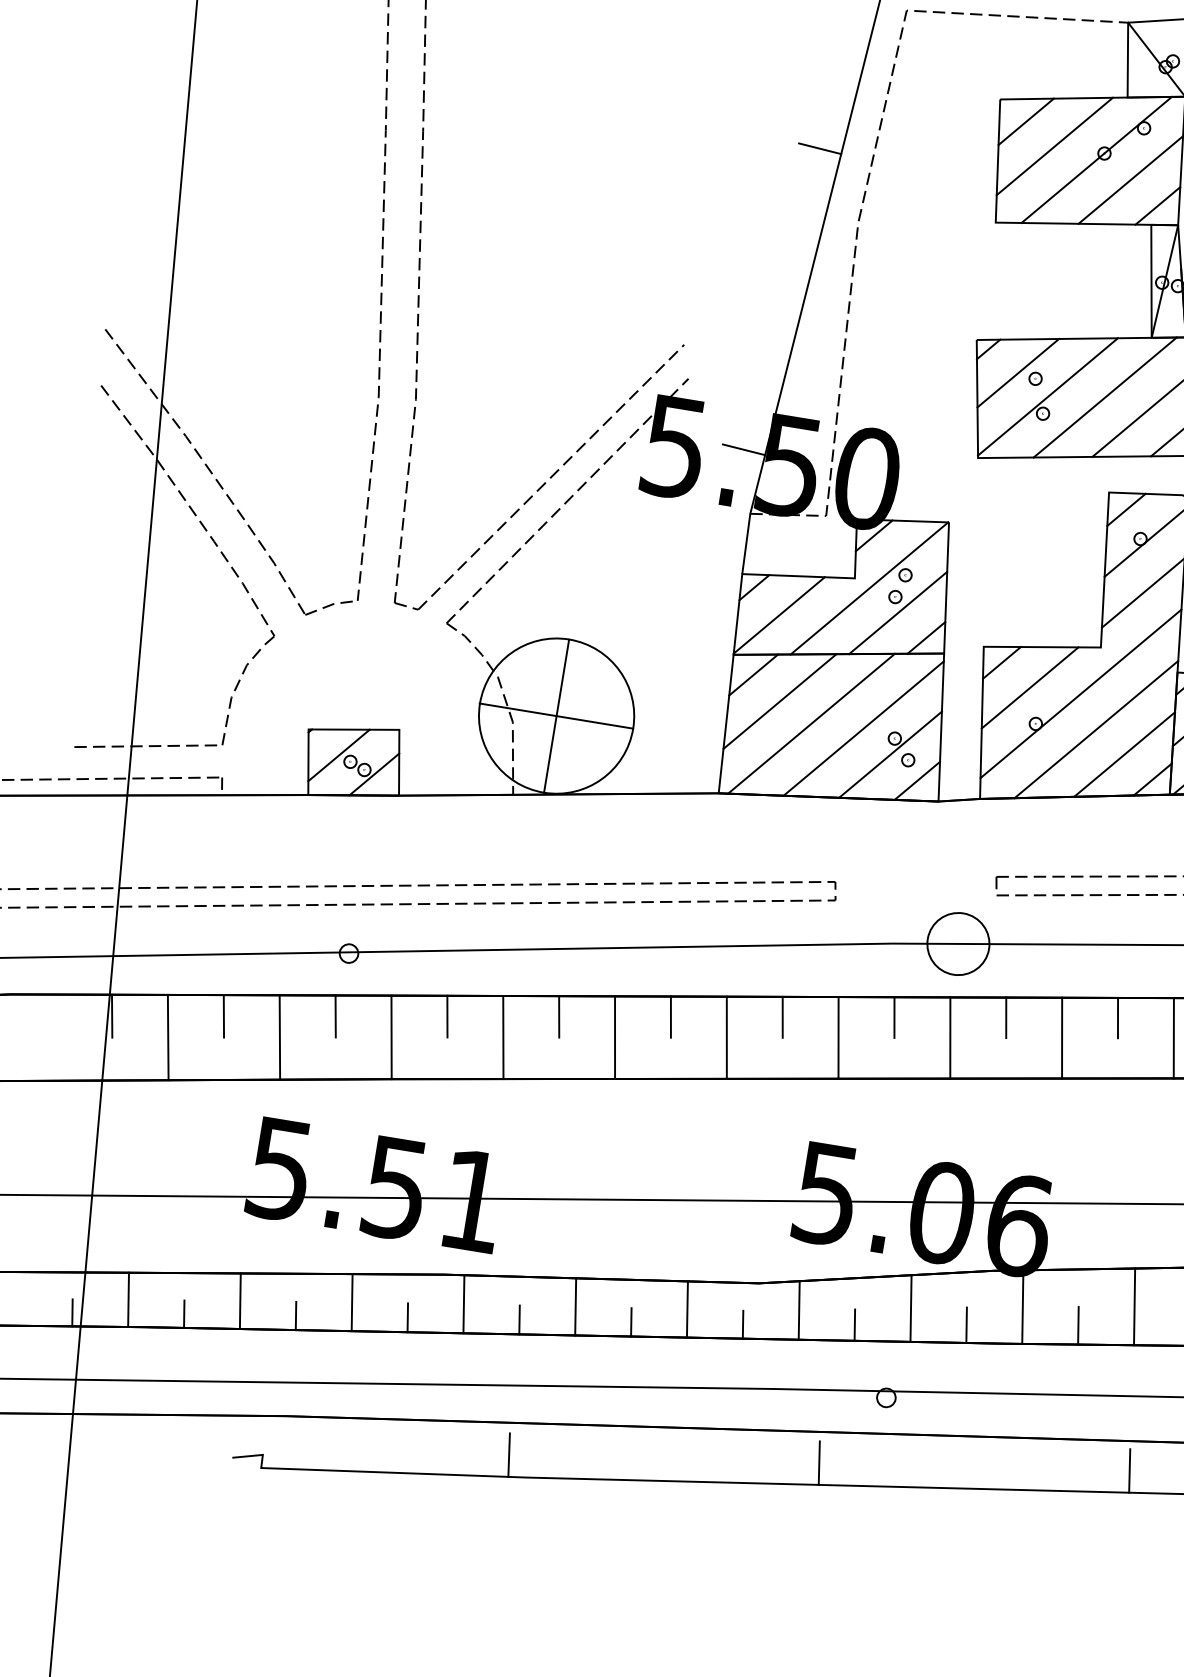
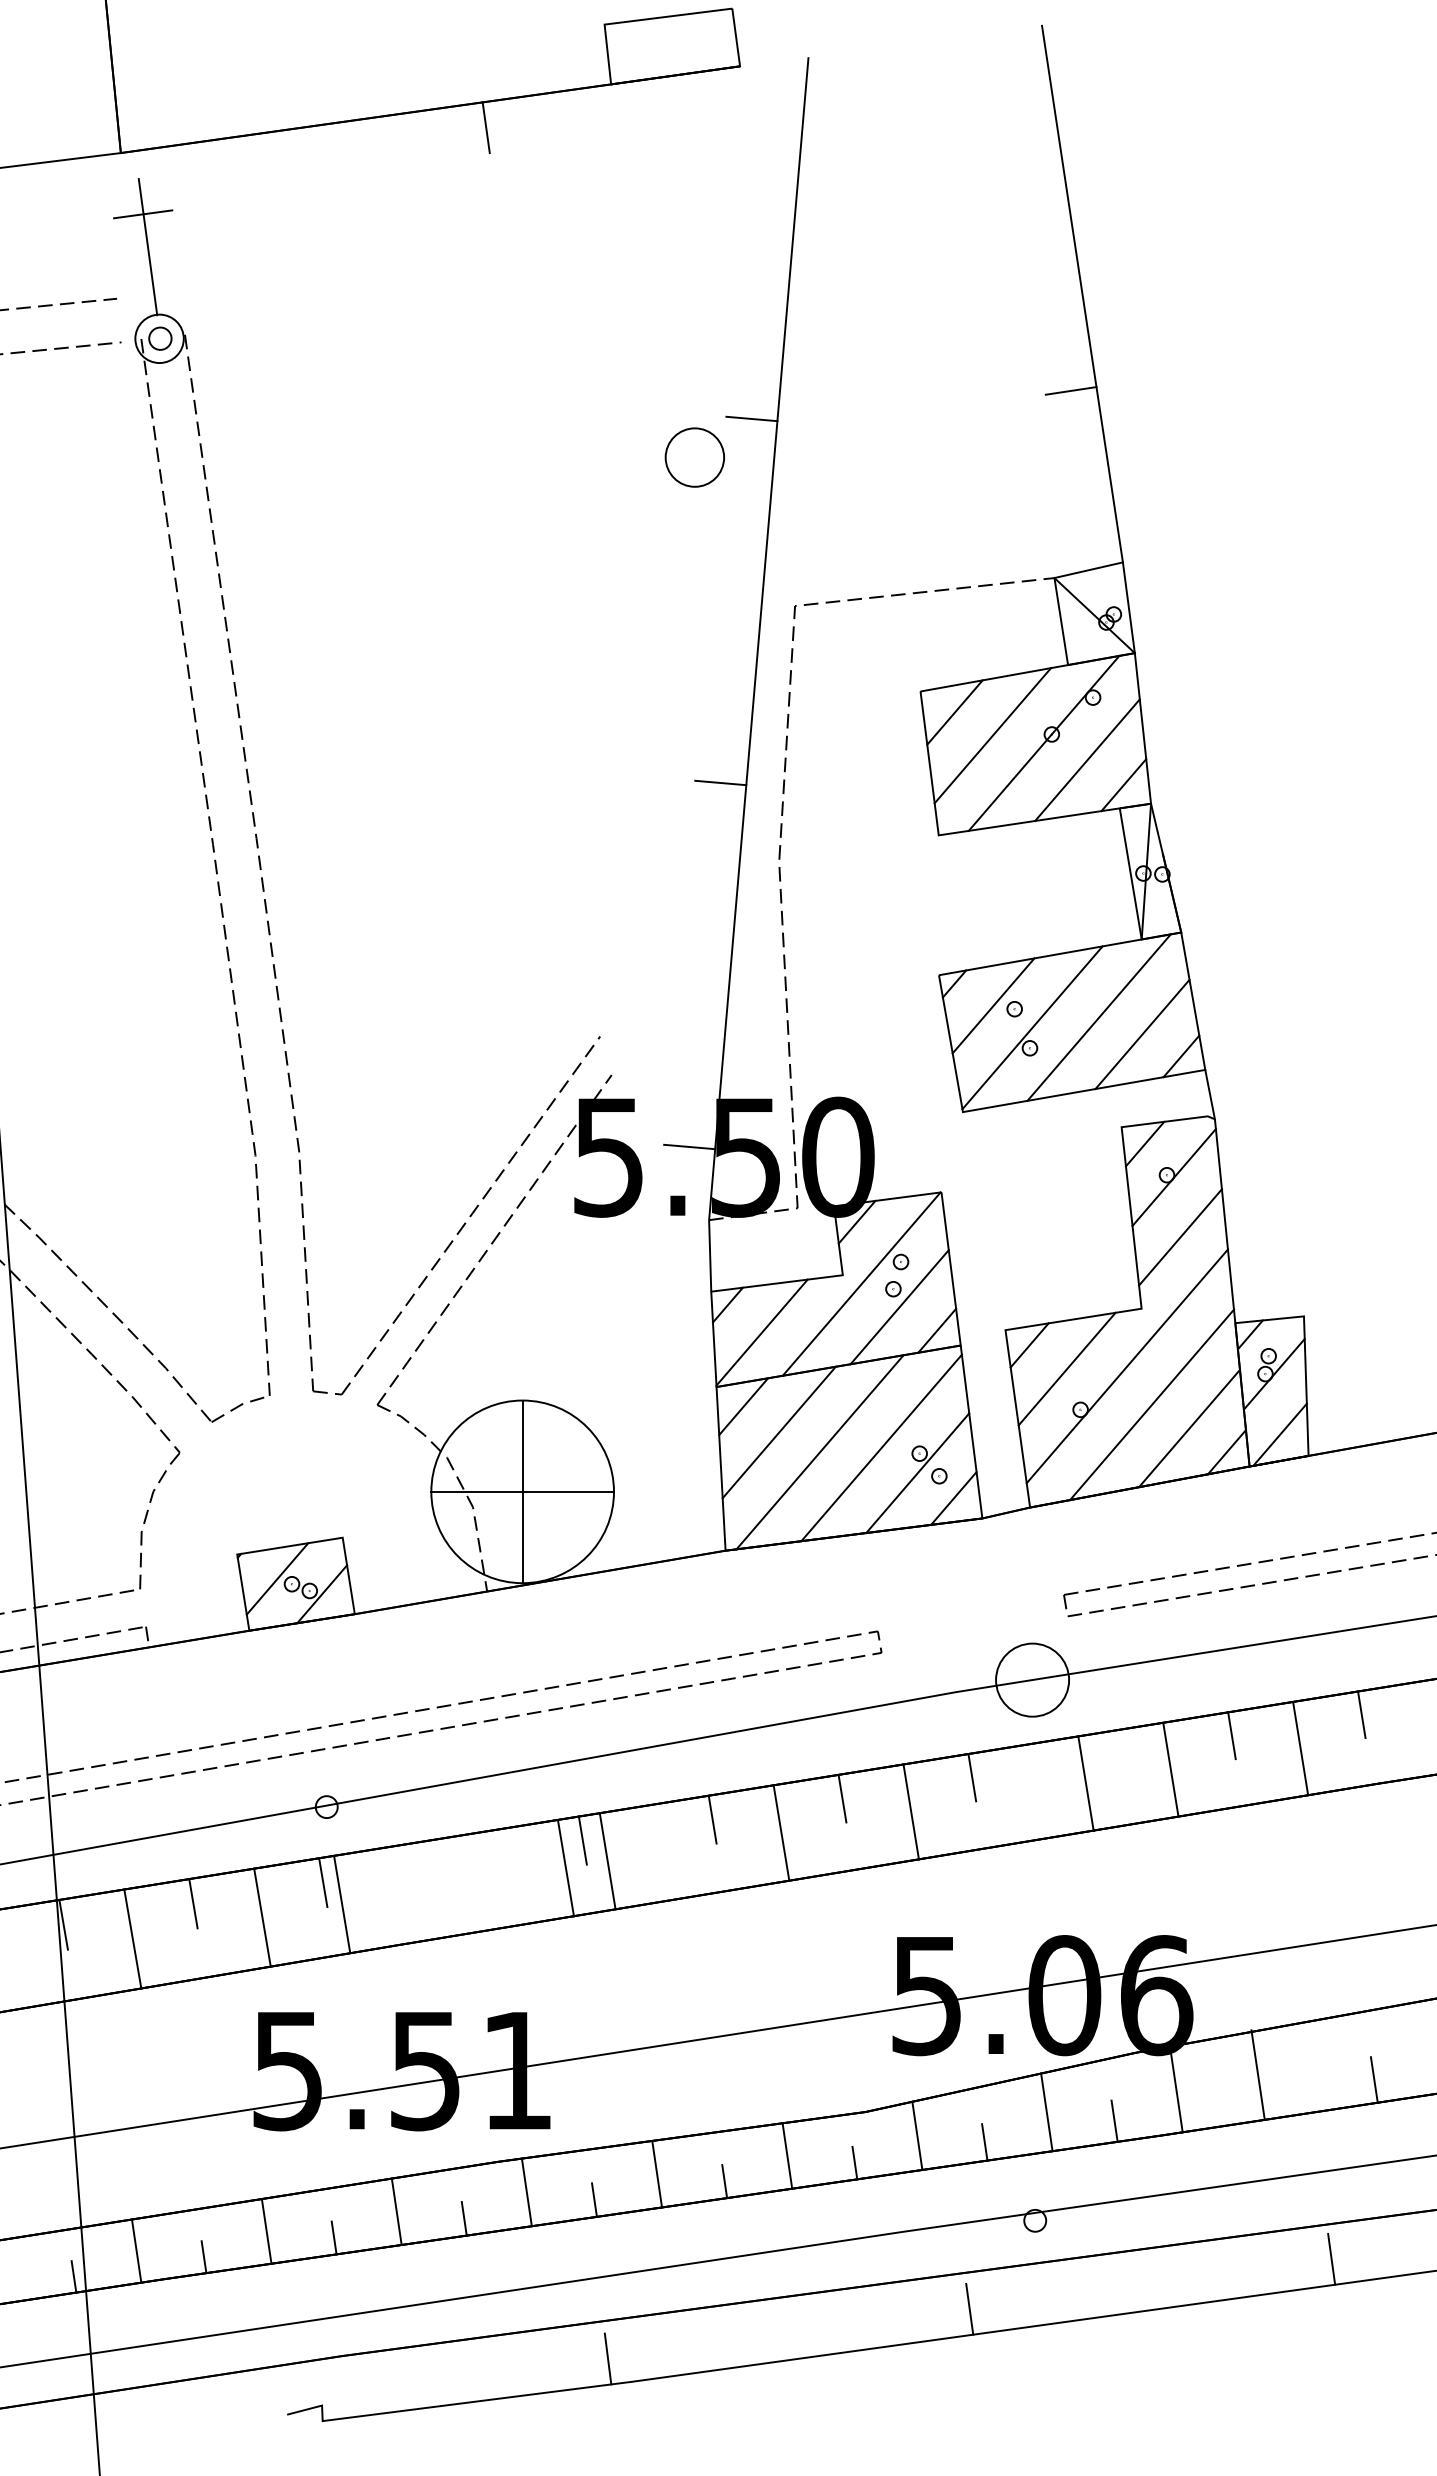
line: (447, 1016) -> (453, 1861), removed
line: (1005, 1017) -> (1101, 1756), removed
line: (391, 1036) -> (342, 1903), moved
line: (503, 1036) -> (565, 1867), moved
line: (614, 1037) -> (607, 1861), moved
line: (949, 1037) -> (1085, 1783), moved
line: (1134, 1306) -> (1257, 2074), moved
line: (1078, 1325) -> (1244, 2100), removed

